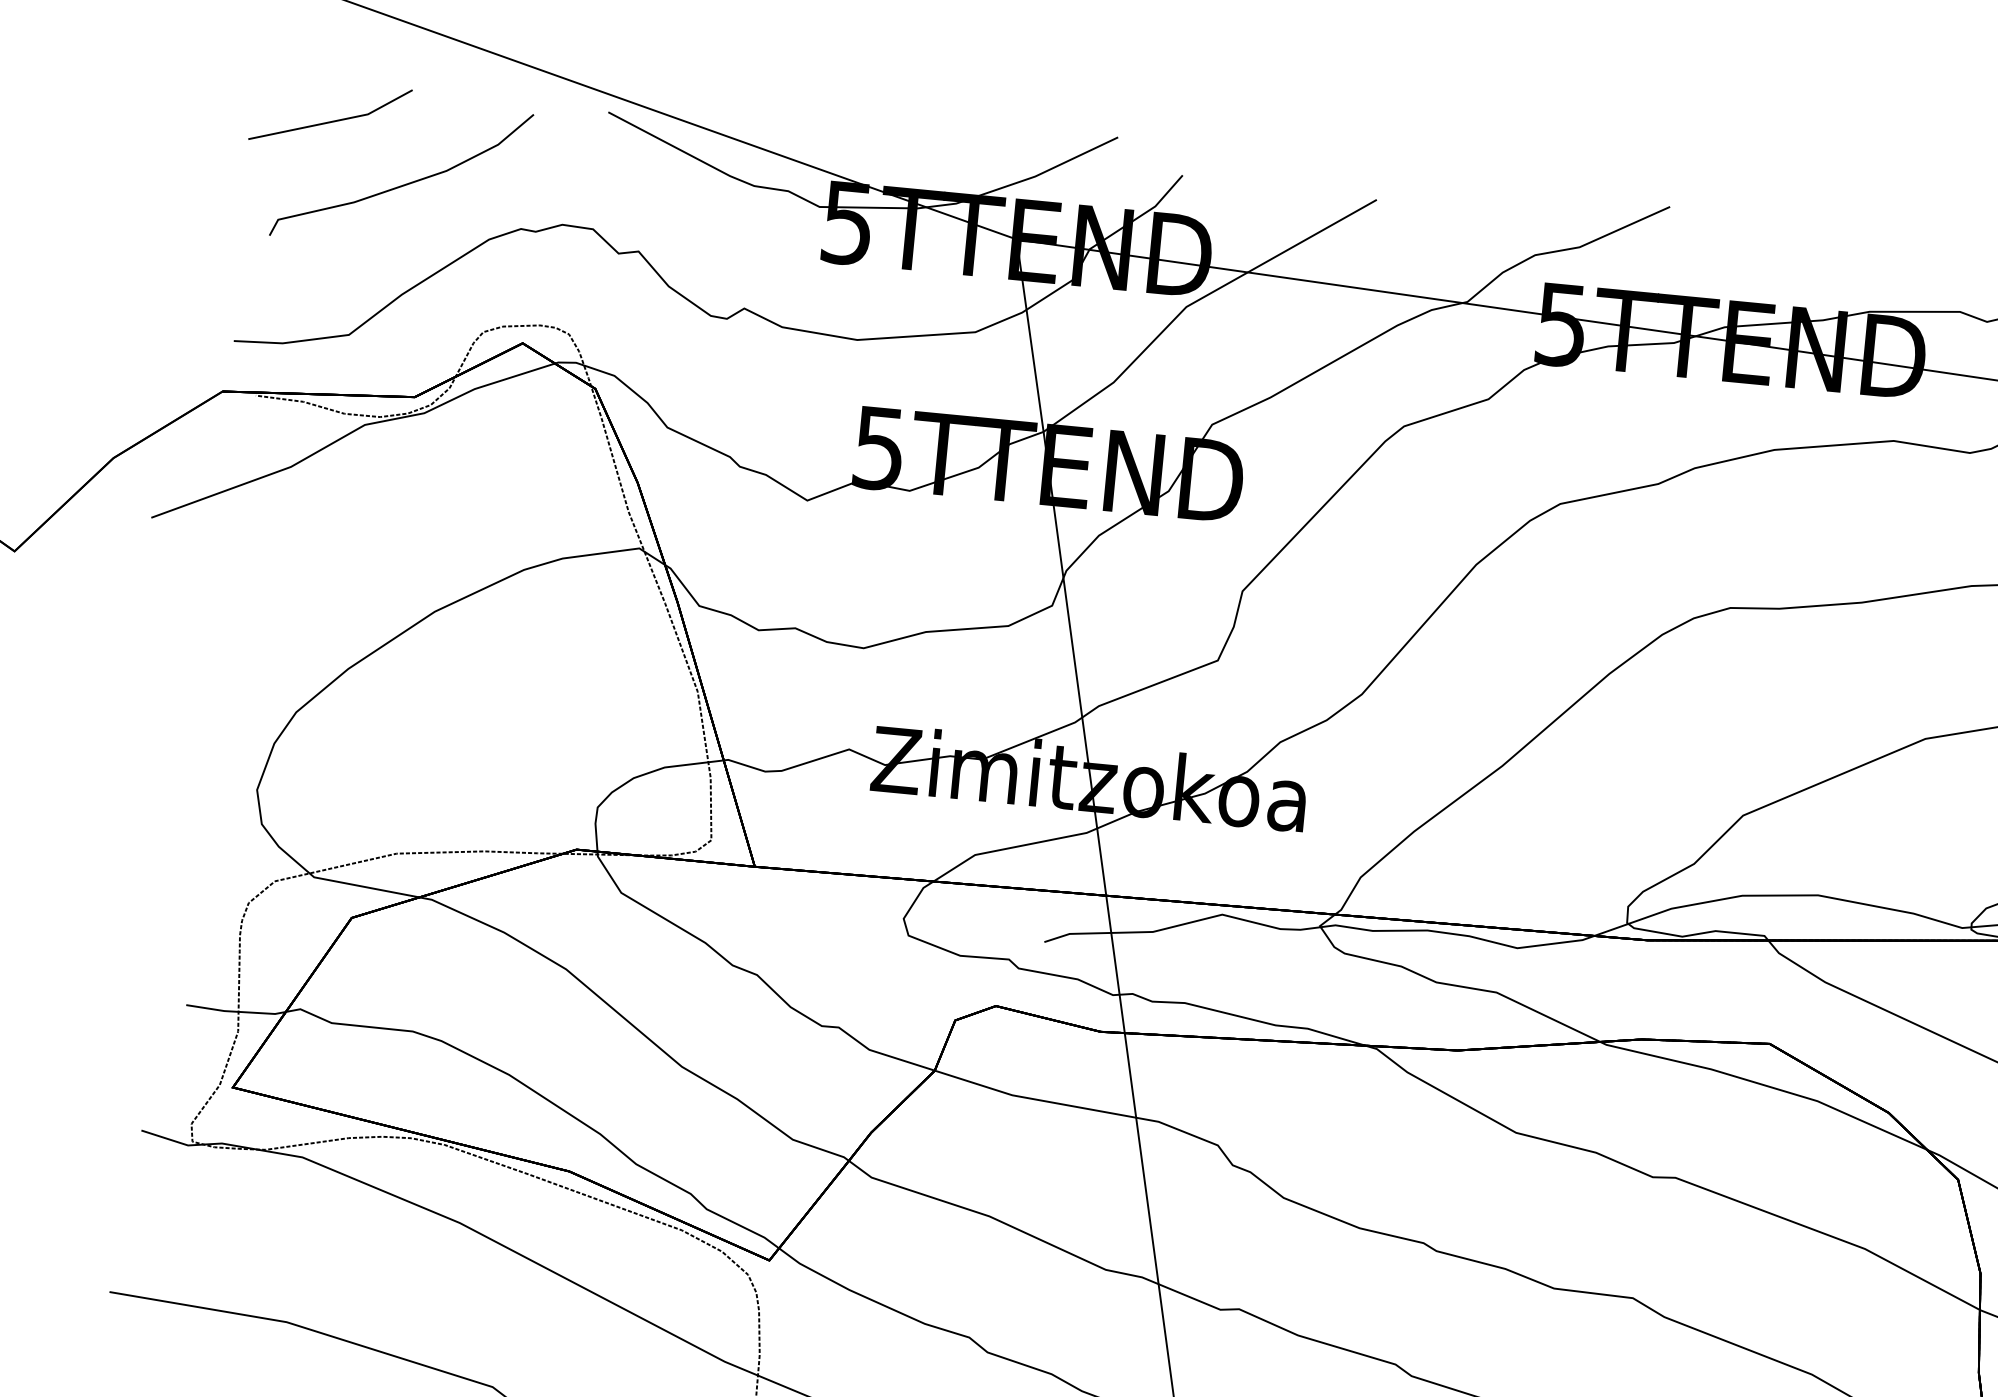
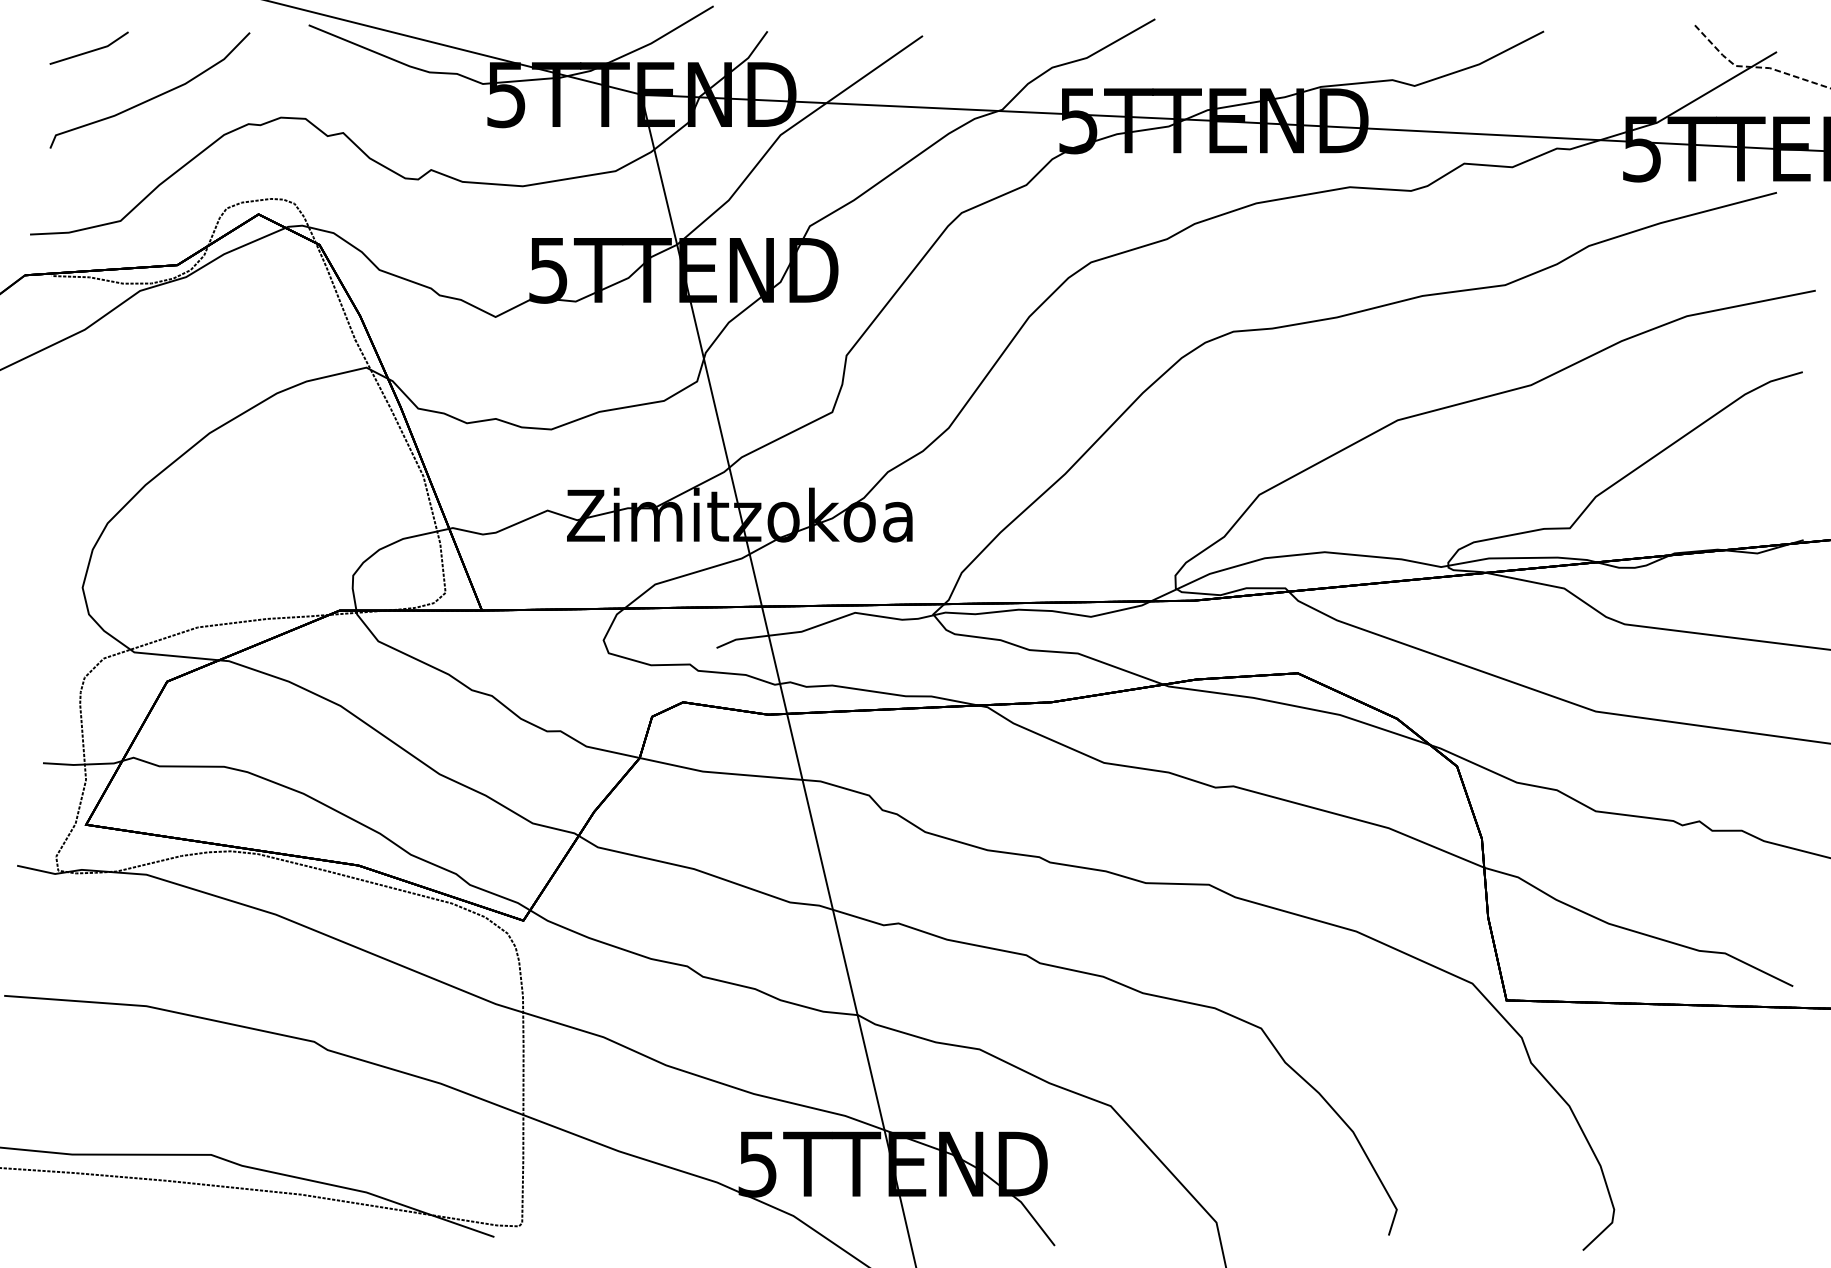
part: (329, 113) -> (88, 47), size x0.62

